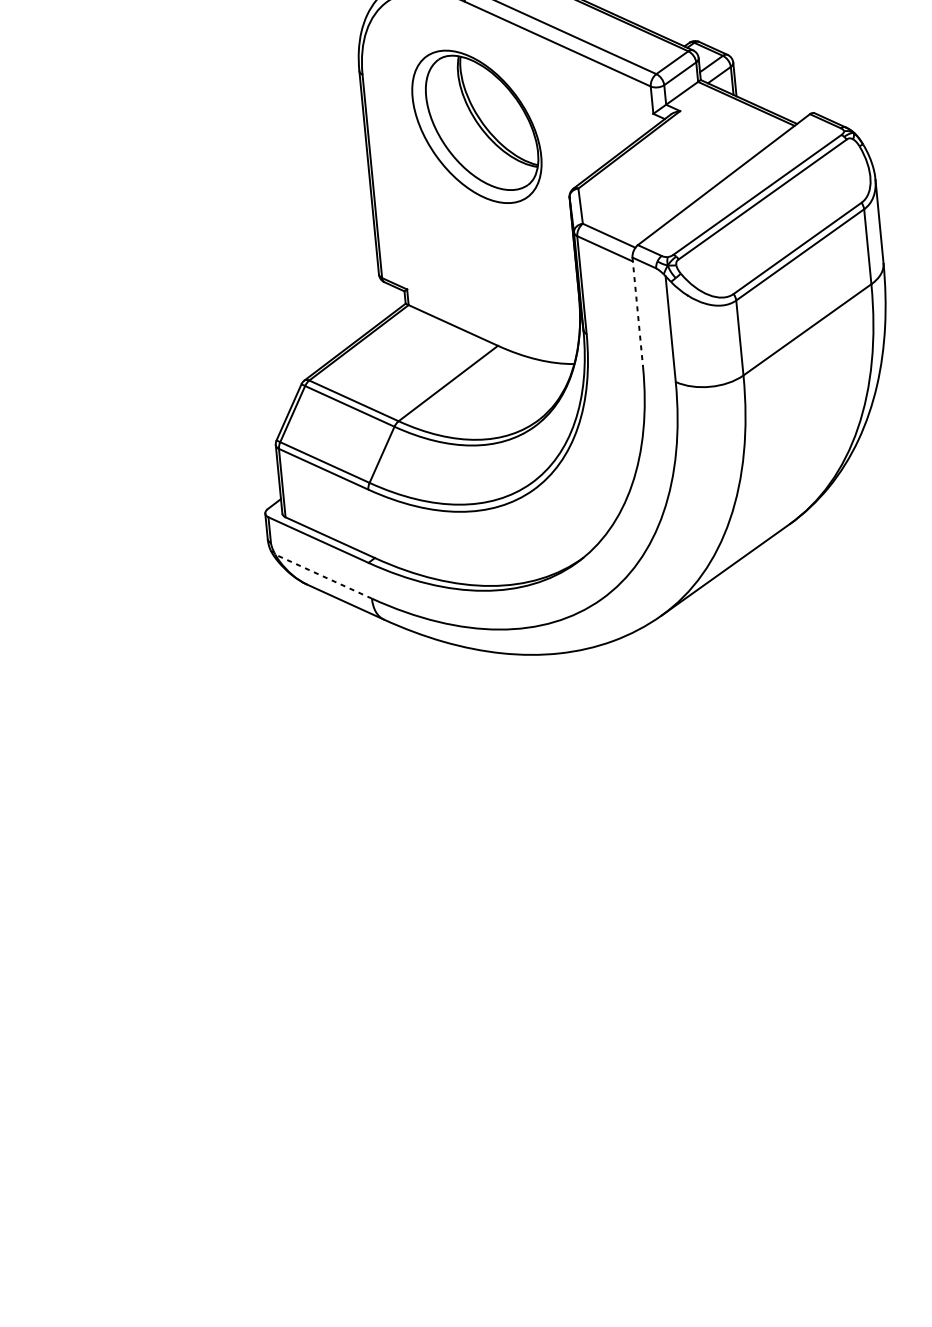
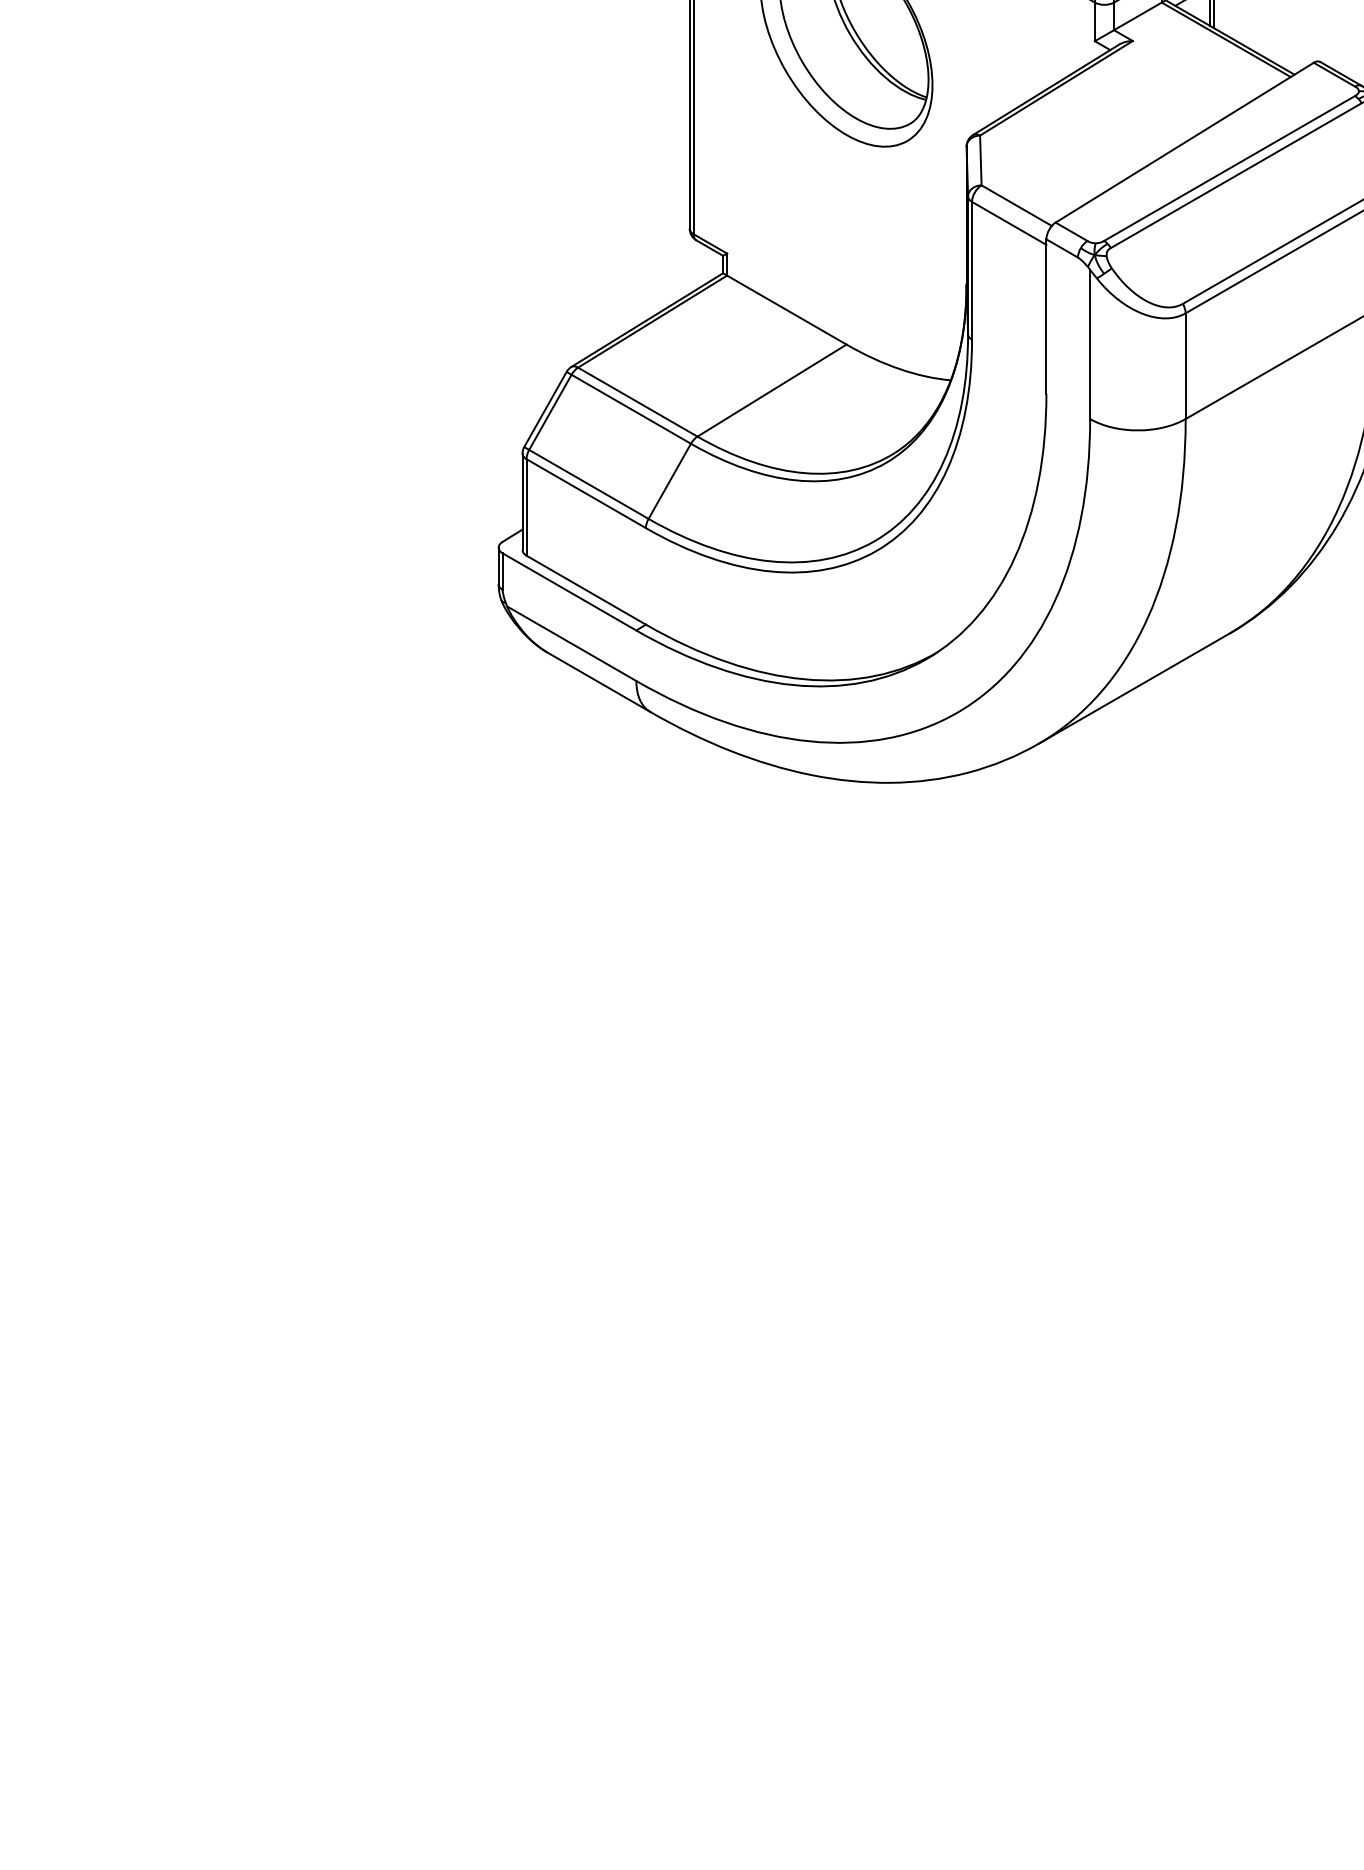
line: (637, 312) -> (1046, 317), dashed -> solid
line: (323, 576) -> (571, 643), dashed -> solid

